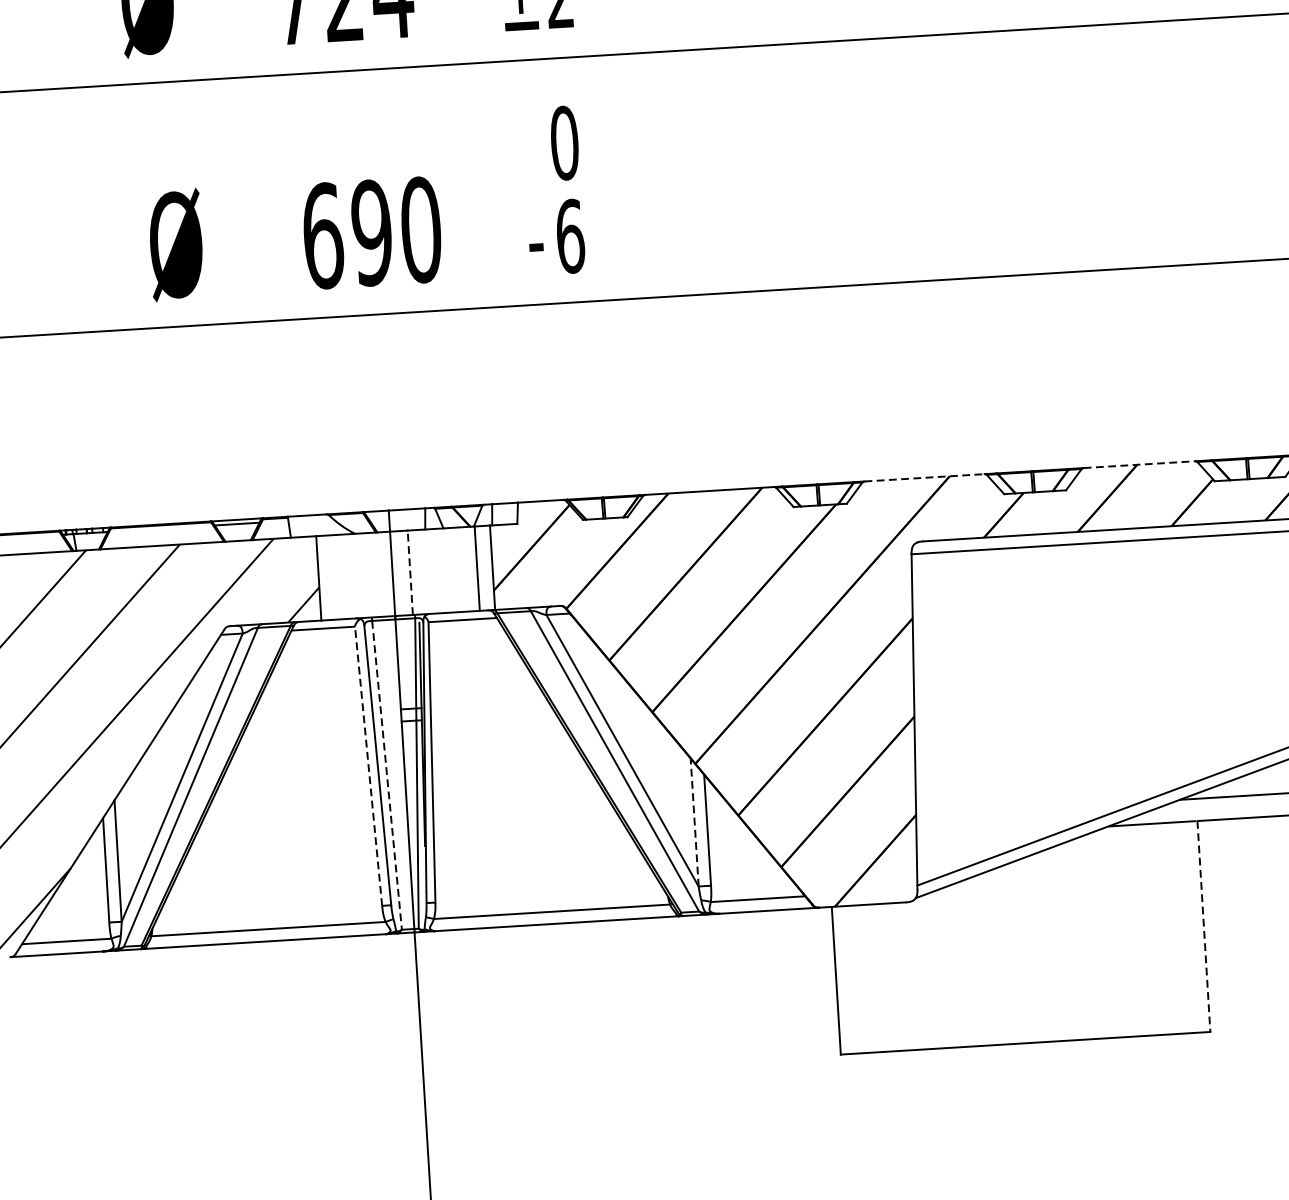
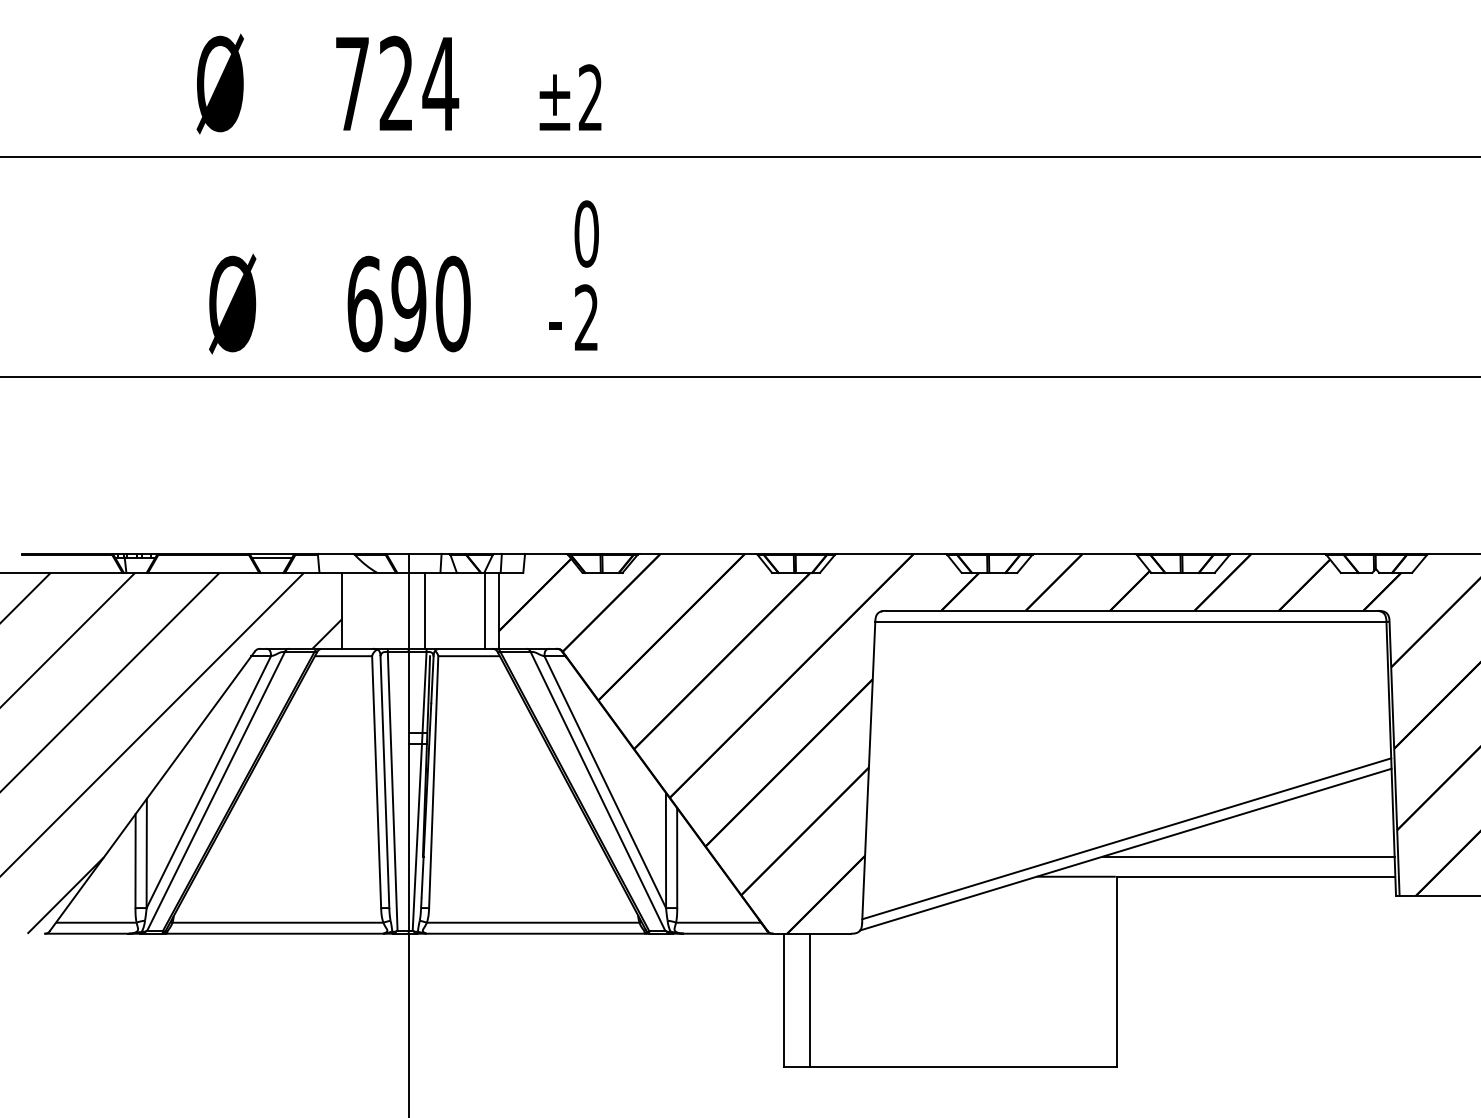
text: (570, 235) -> (586, 317), 6 -> 2
line: (1140, 464) -> (1085, 553), dashed -> solid
line: (924, 477) -> (891, 553), dashed -> solid
line: (410, 572) -> (424, 610), dashed -> solid
line: (368, 765) -> (376, 781), dashed -> solid
line: (386, 775) -> (392, 791), dashed -> solid
line: (695, 822) -> (666, 850), dashed -> solid
line: (1204, 926) -> (1117, 971), dashed -> solid
line: (865, 978) -> (810, 999), added

